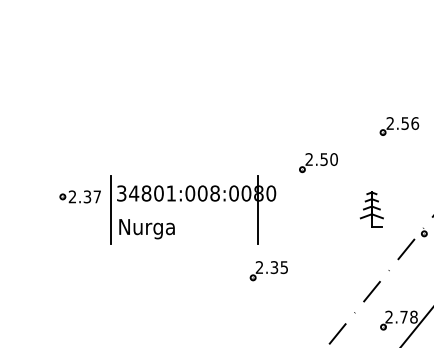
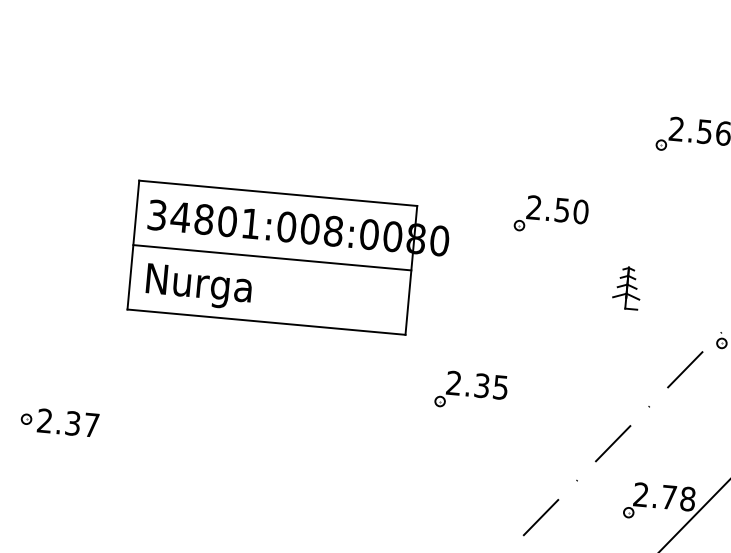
part: (318, 163) -> (550, 216), moved
line: (183, 176) -> (276, 193), added
part: (79, 196) -> (58, 421), moved
part: (371, 208) -> (626, 286), size x0.62
line: (183, 210) -> (270, 257), added
line: (183, 244) -> (265, 322), added
part: (268, 271) -> (470, 392), moved

